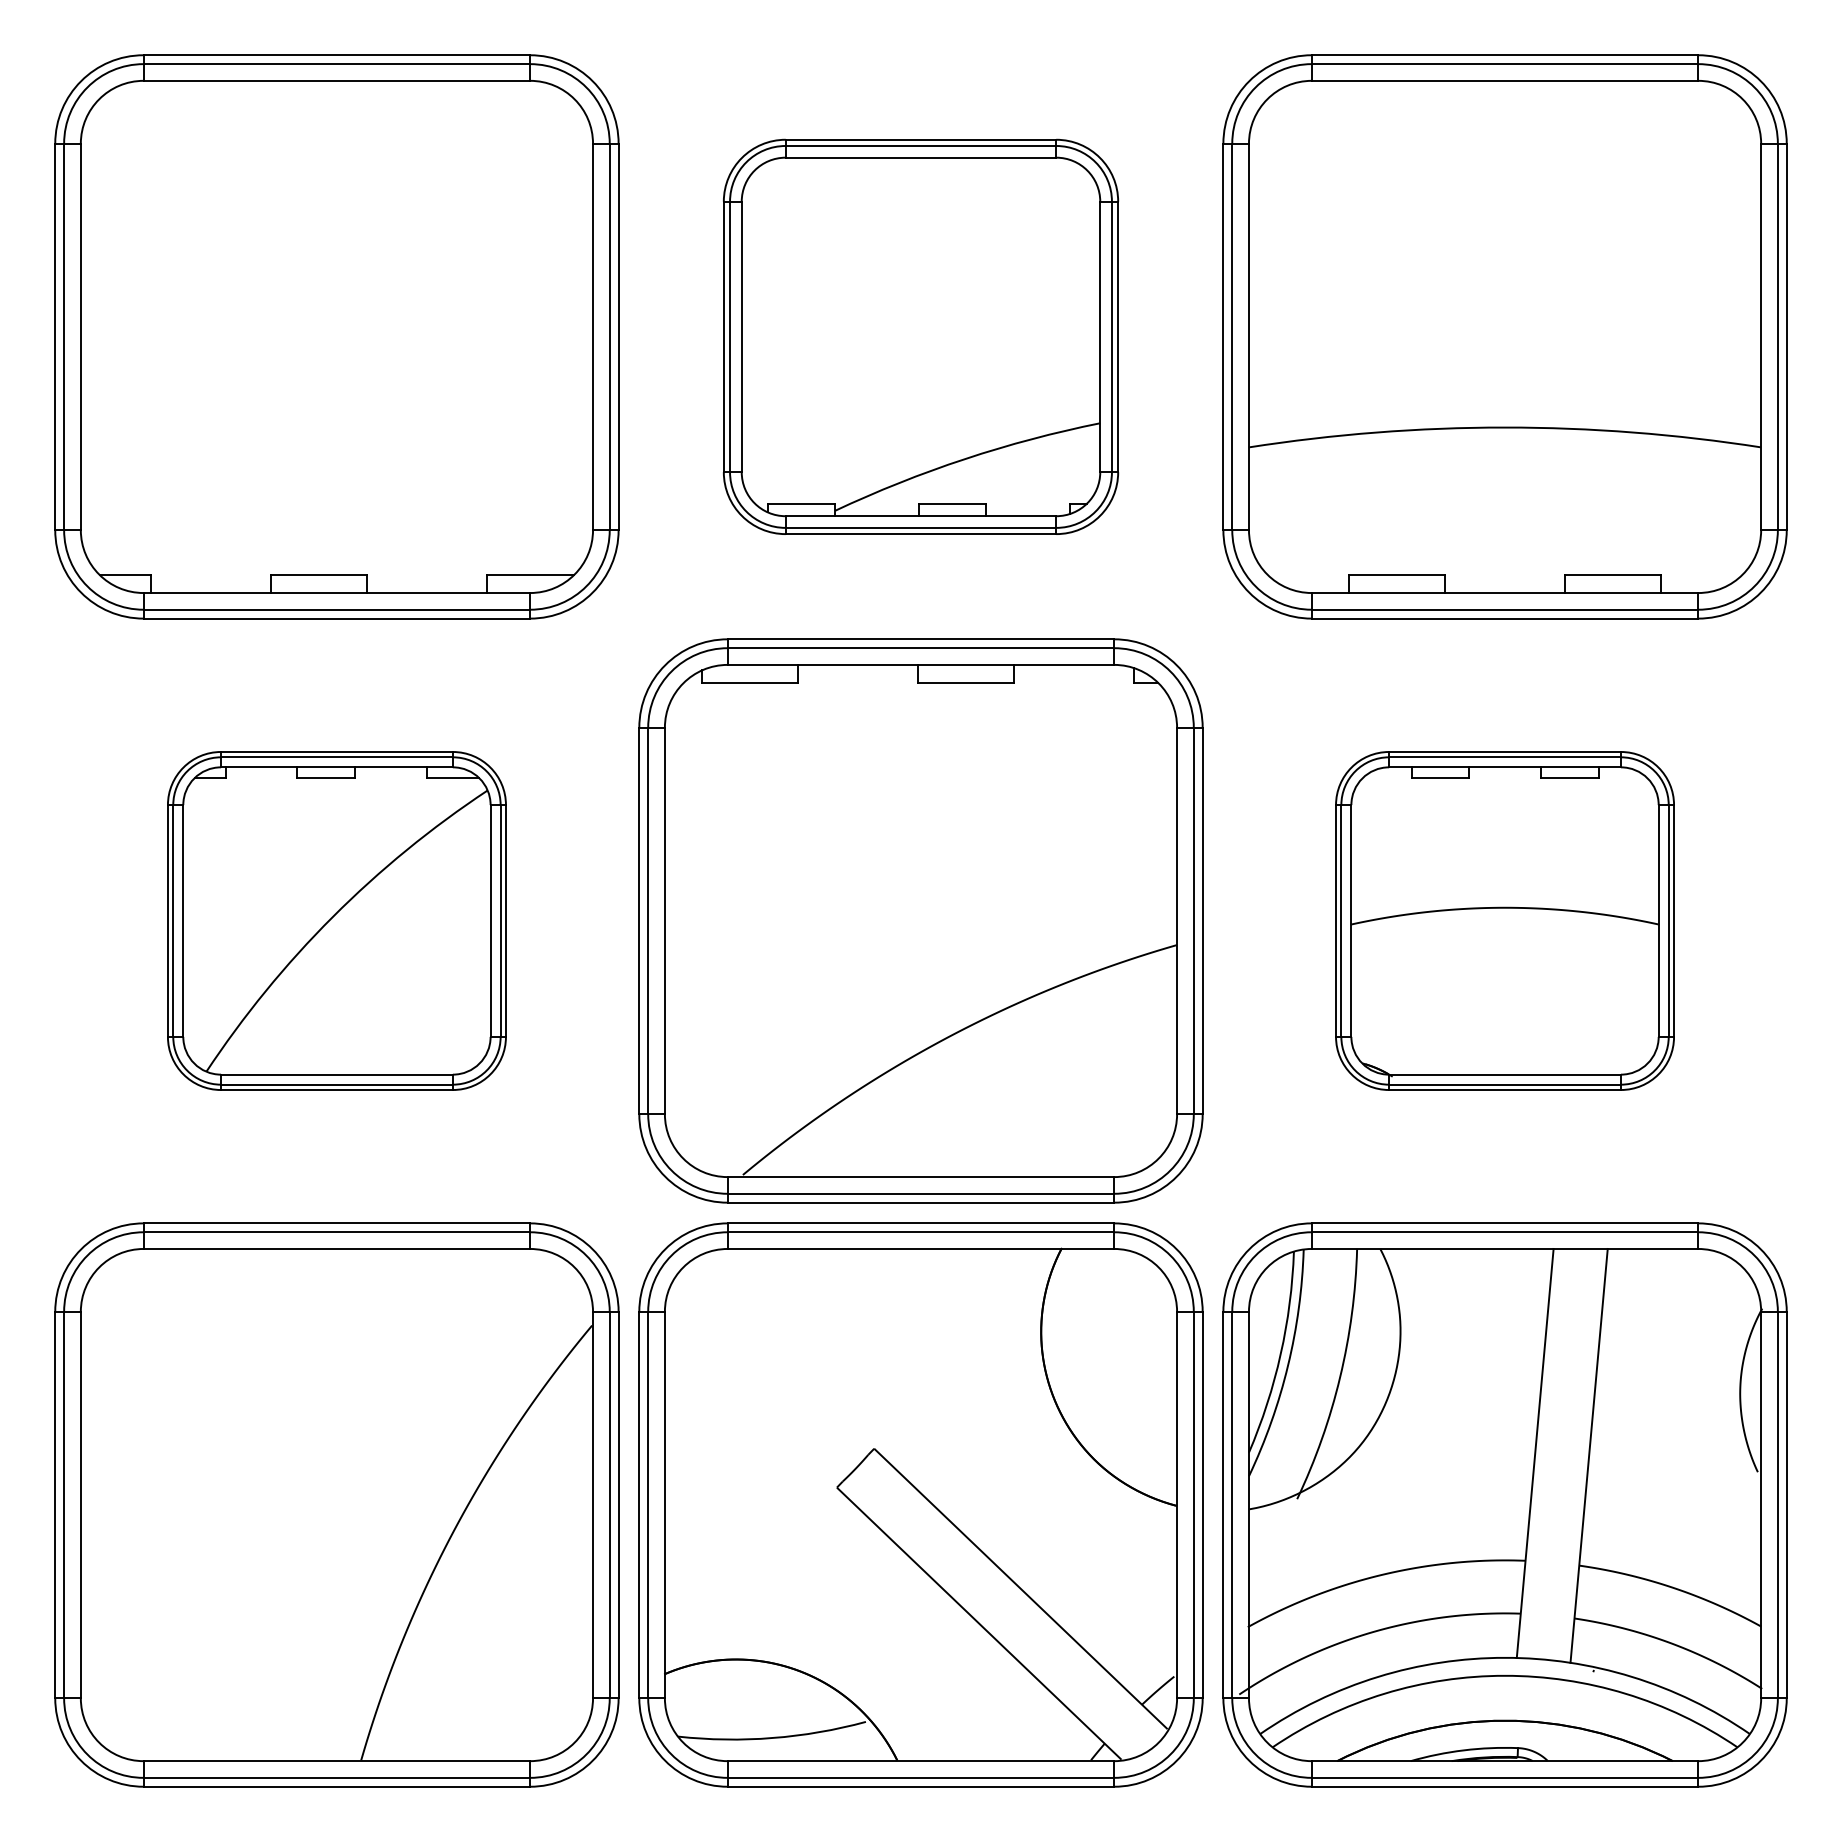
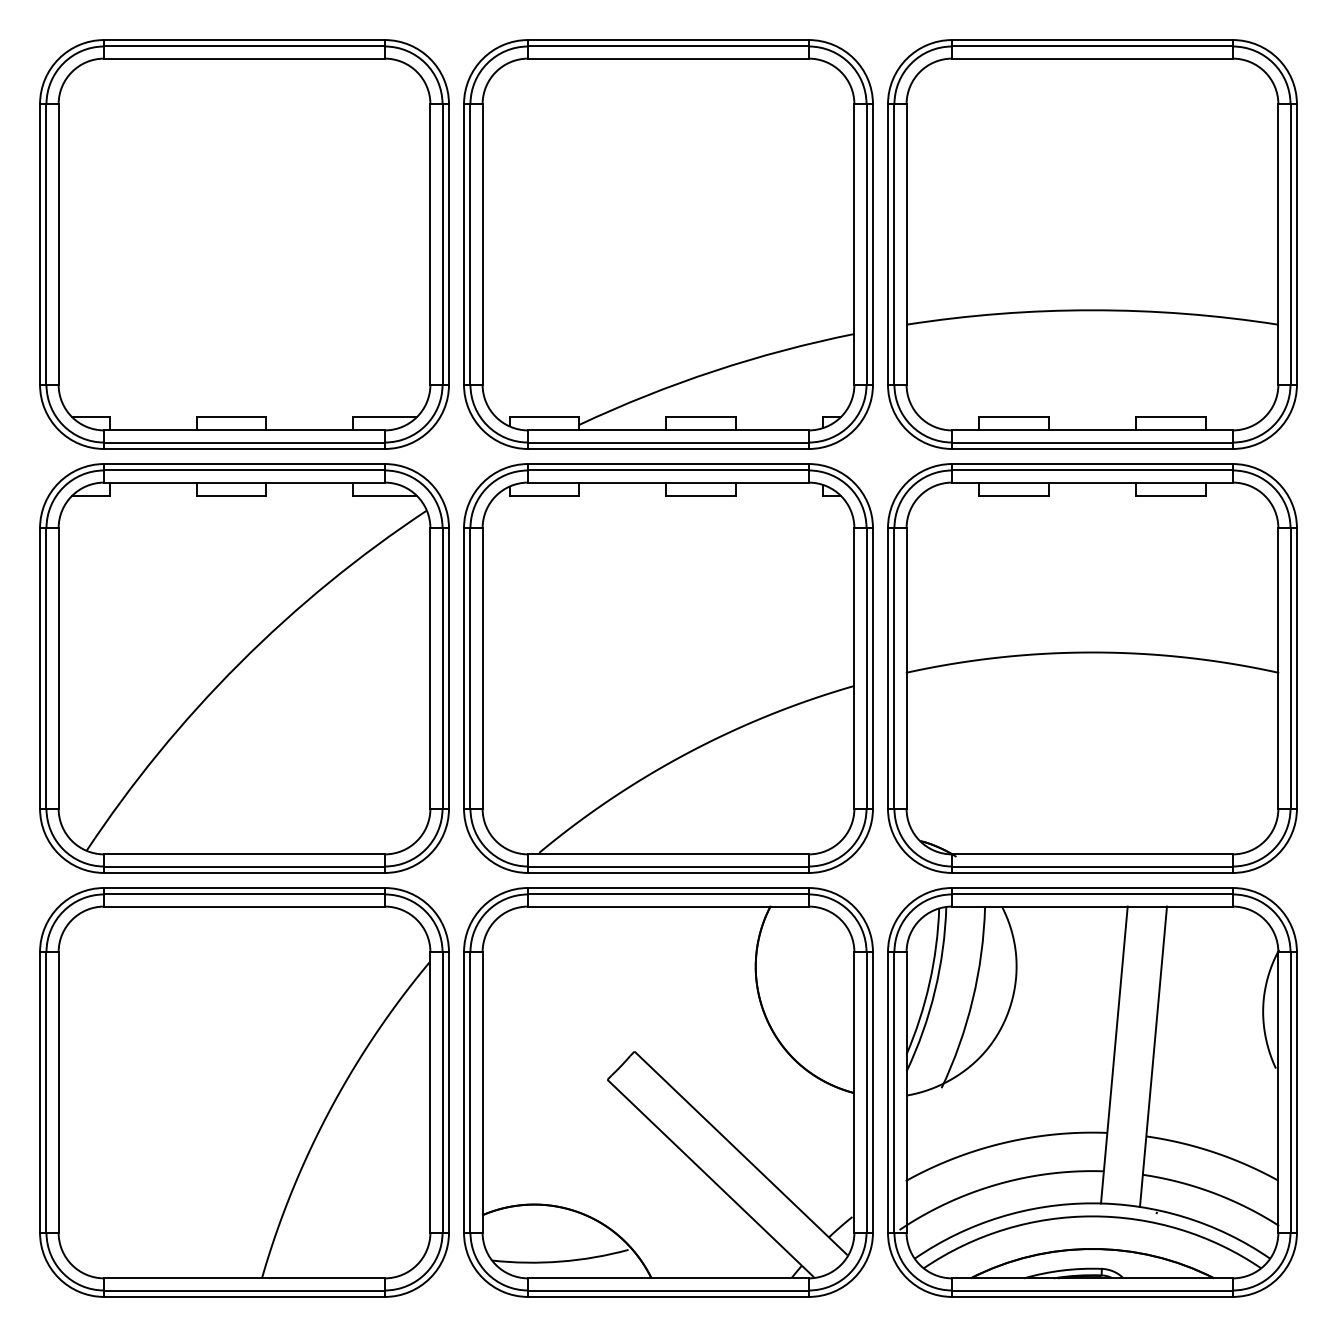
part: (920, 336) -> (668, 244), size x1.43
part: (336, 920) -> (244, 668), size x1.67
part: (1504, 920) -> (1092, 668), size x1.67

